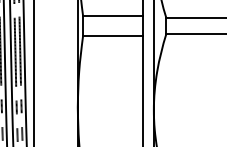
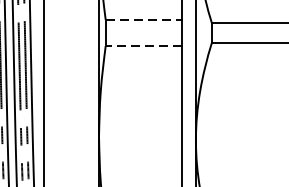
line: (113, 15) -> (144, 19), solid -> dashed
line: (113, 36) -> (144, 46), solid -> dashed

